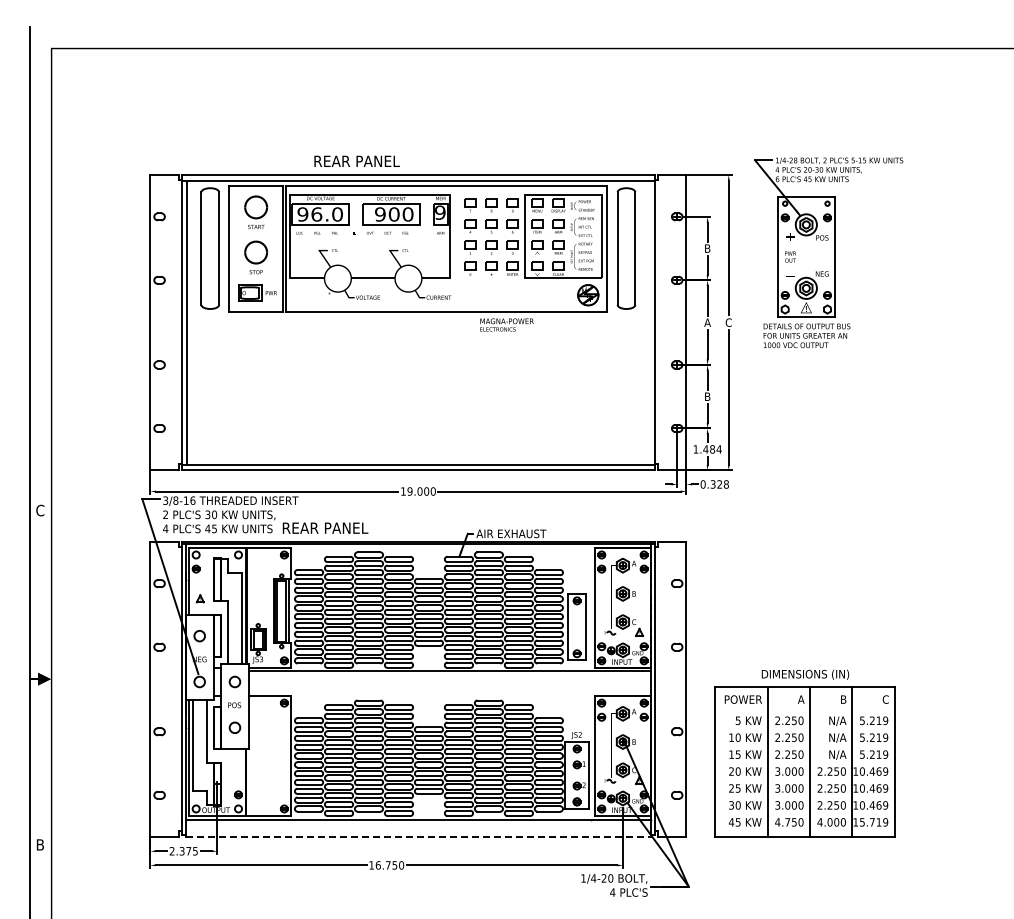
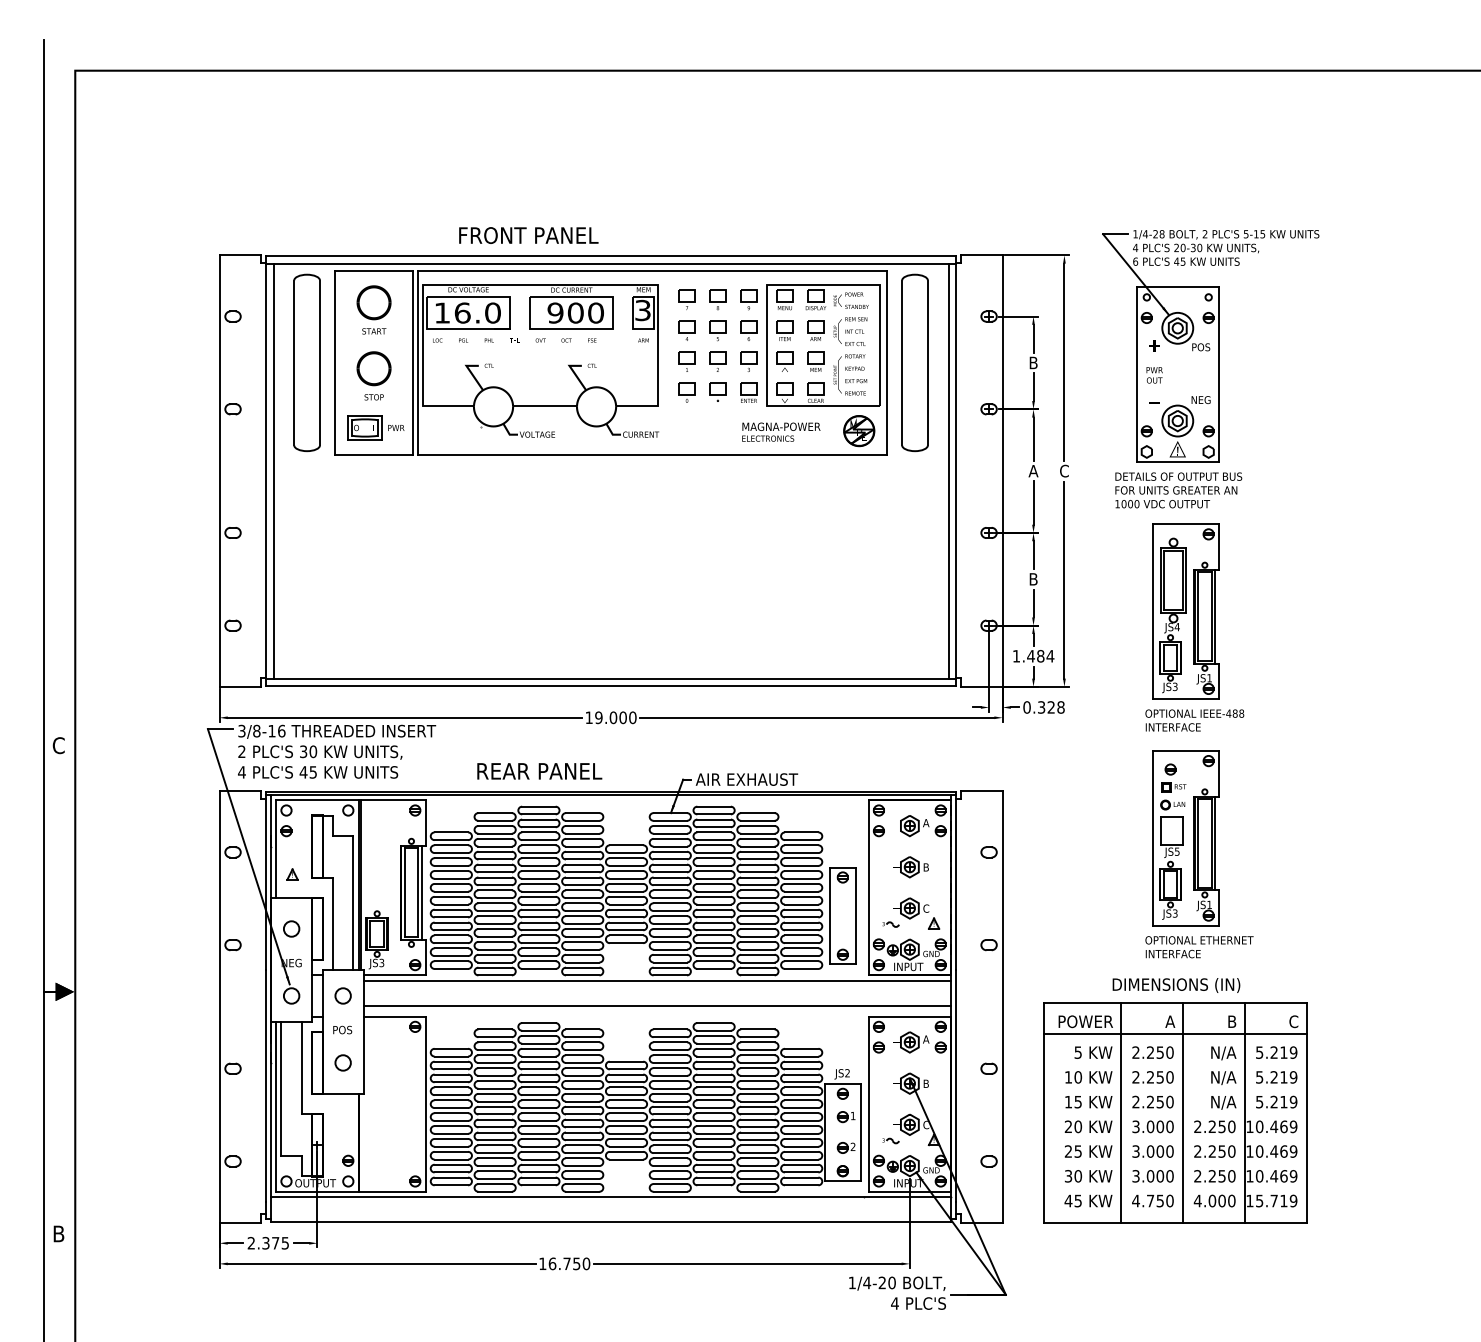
text: (362, 161) -> (529, 235), REAR PANEL -> FRONT PANEL
text: (440, 212) -> (643, 310), 9 -> 3
text: (302, 214) -> (441, 313), 96.0 -> 16.0
line: (649, 322) -> (948, 470), added
text: (506, 324) -> (780, 431), moved
part: (817, 429) -> (1194, 627), added
text: (325, 527) -> (539, 770), moved
part: (821, 584) -> (1199, 853), added
line: (450, 688) -> (657, 1005), added
line: (804, 708) -> (1175, 1034), added
line: (418, 836) -> (611, 1221), dashed -> solid

